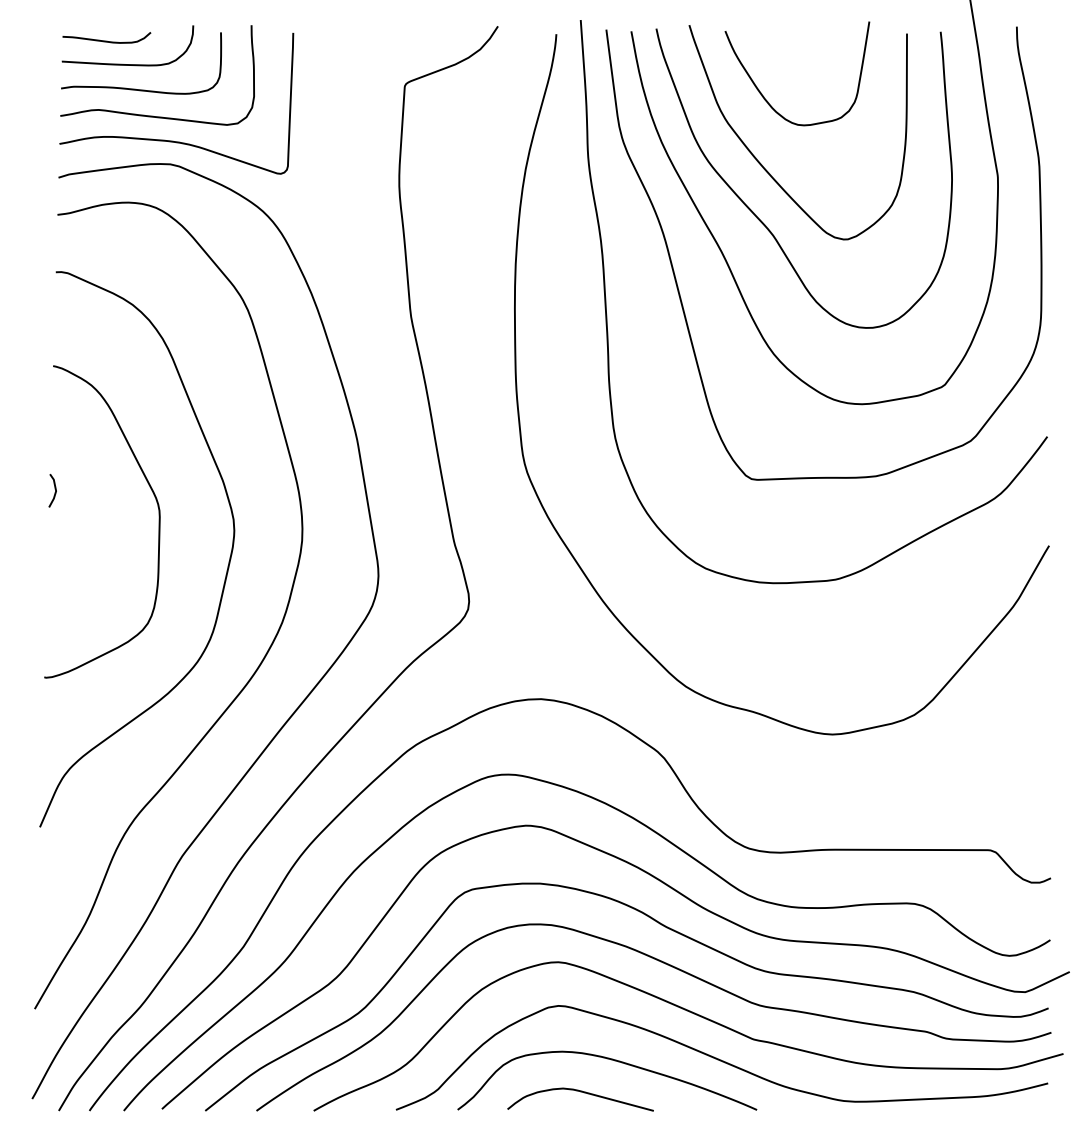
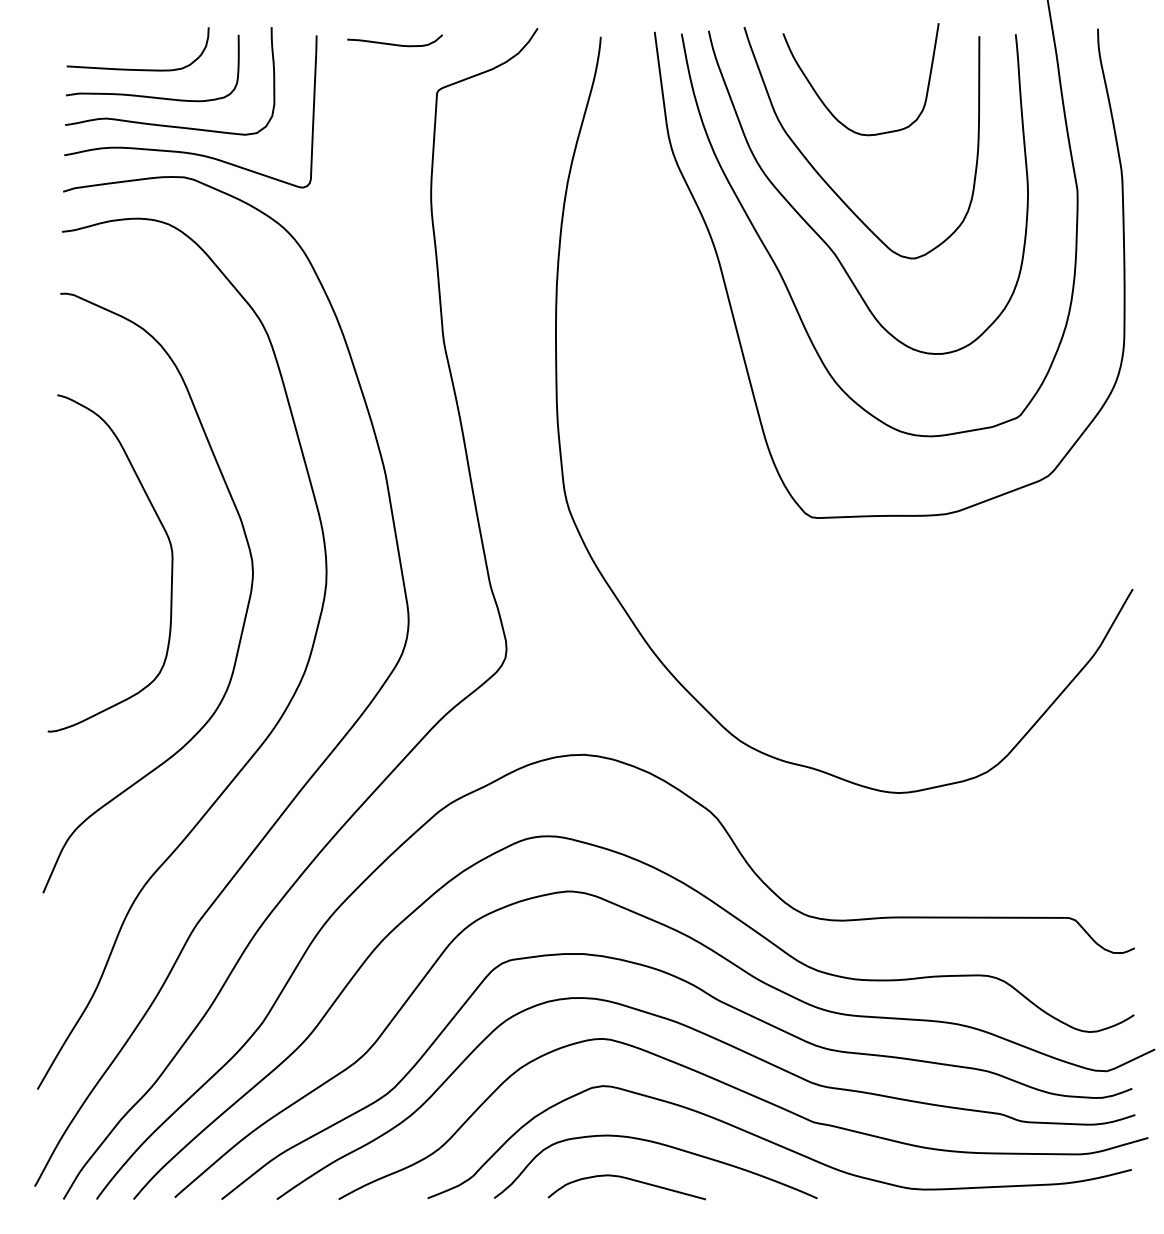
curve: (106, 40) -> (394, 43), moved
curve: (607, 314) -> (655, 339), removed
line: (54, 489) -> (58, 528), removed

